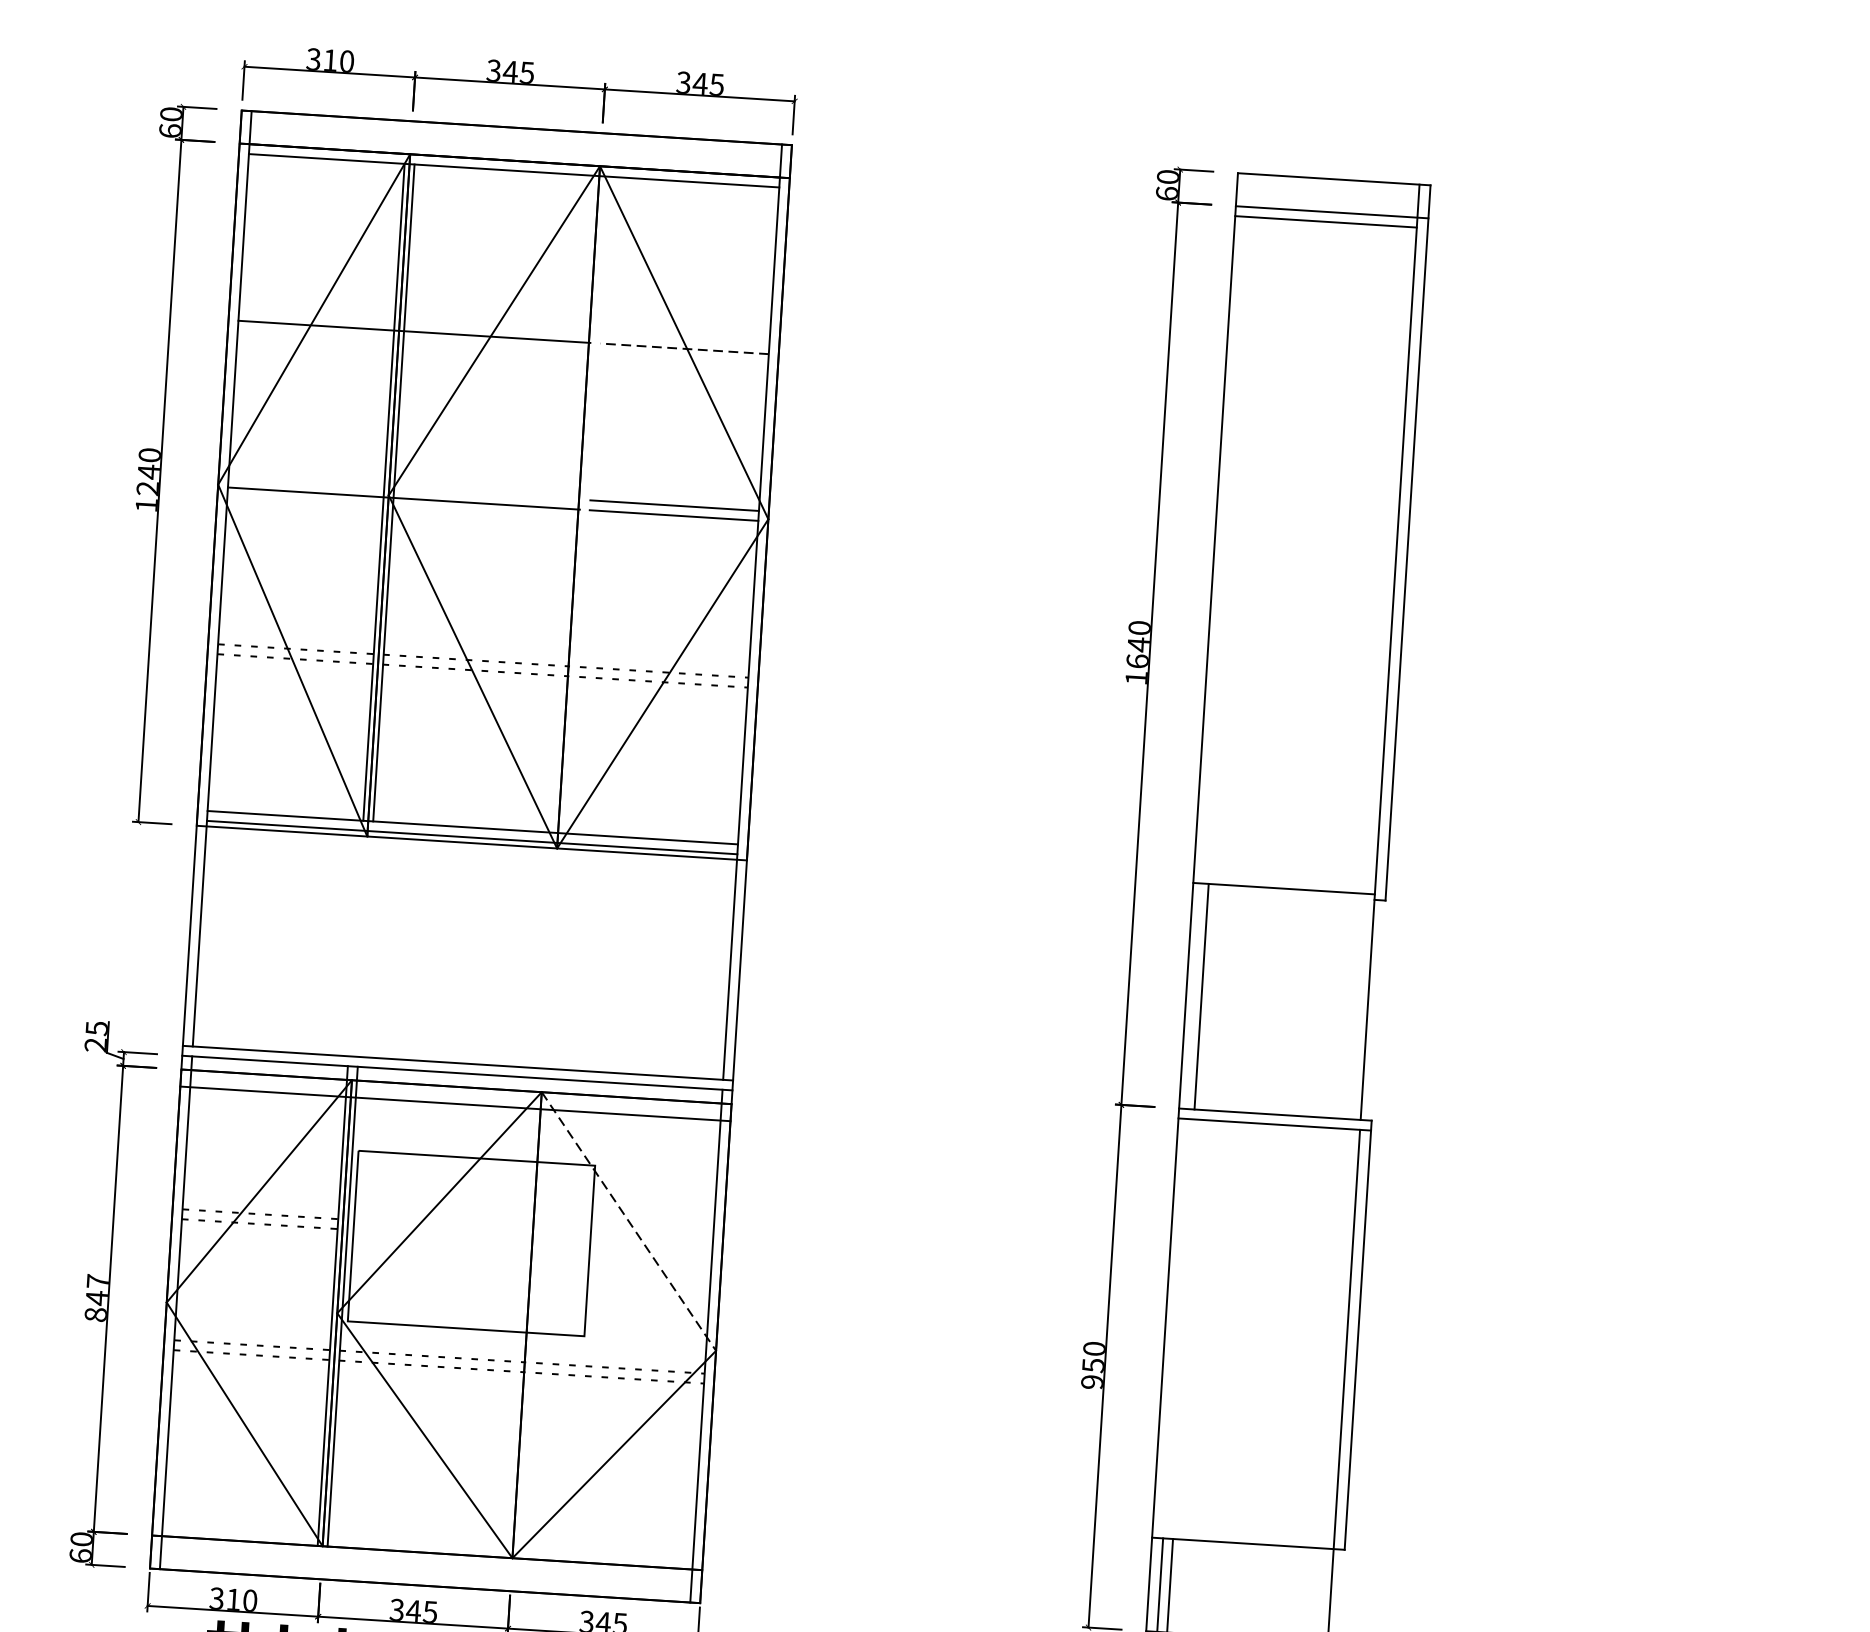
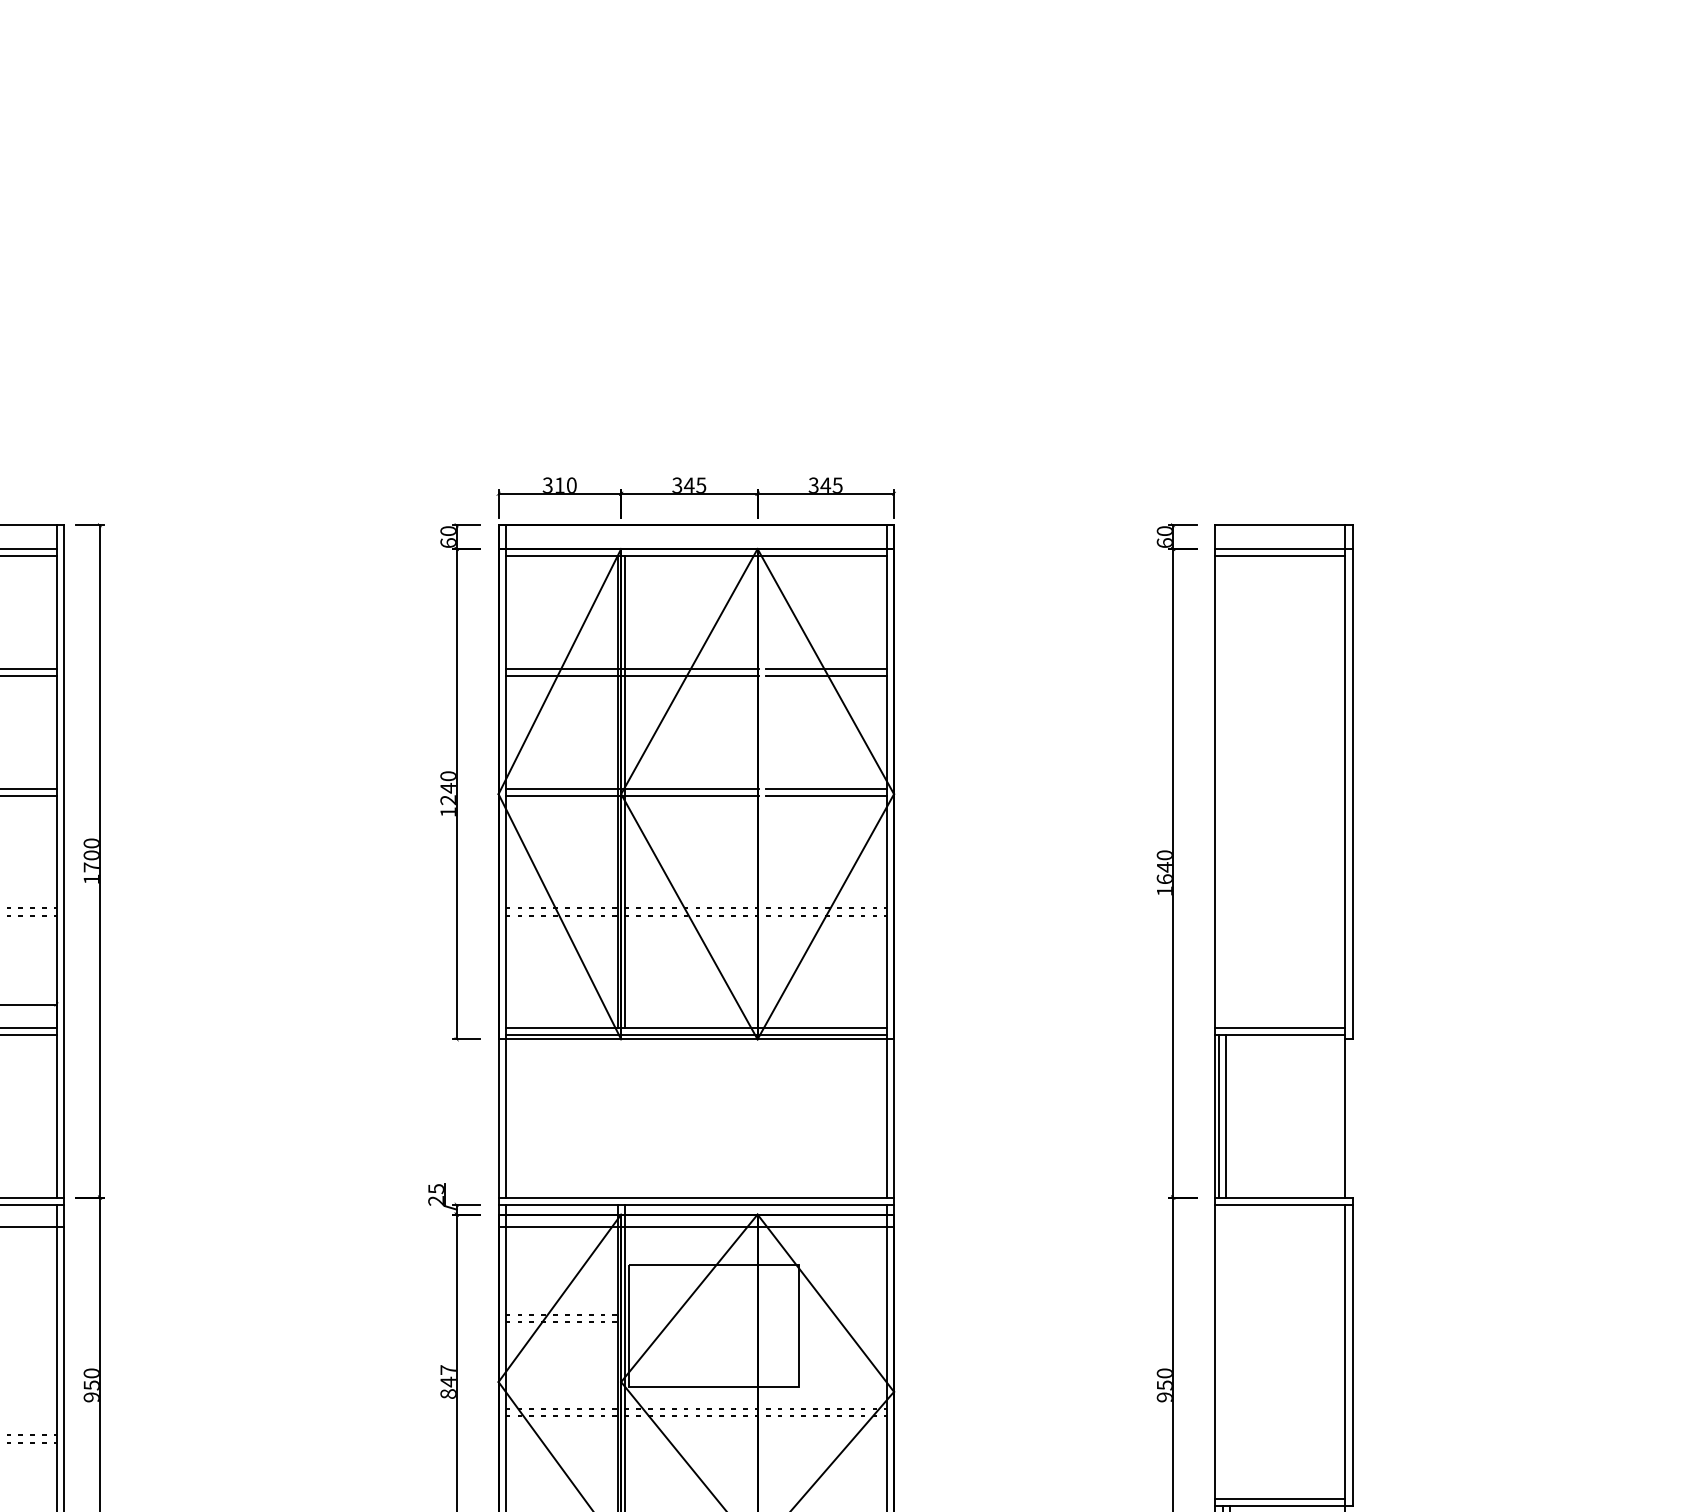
line: (414, 321) -> (631, 668), added
line: (684, 338) -> (825, 668), added
line: (684, 348) -> (826, 675), dashed -> solid
line: (403, 488) -> (631, 788), added
line: (1284, 879) -> (1279, 1028), added
line: (1191, 996) -> (1218, 1116), added
line: (628, 1221) -> (825, 1303), dashed -> solid
line: (1242, 1532) -> (1279, 1498), added

